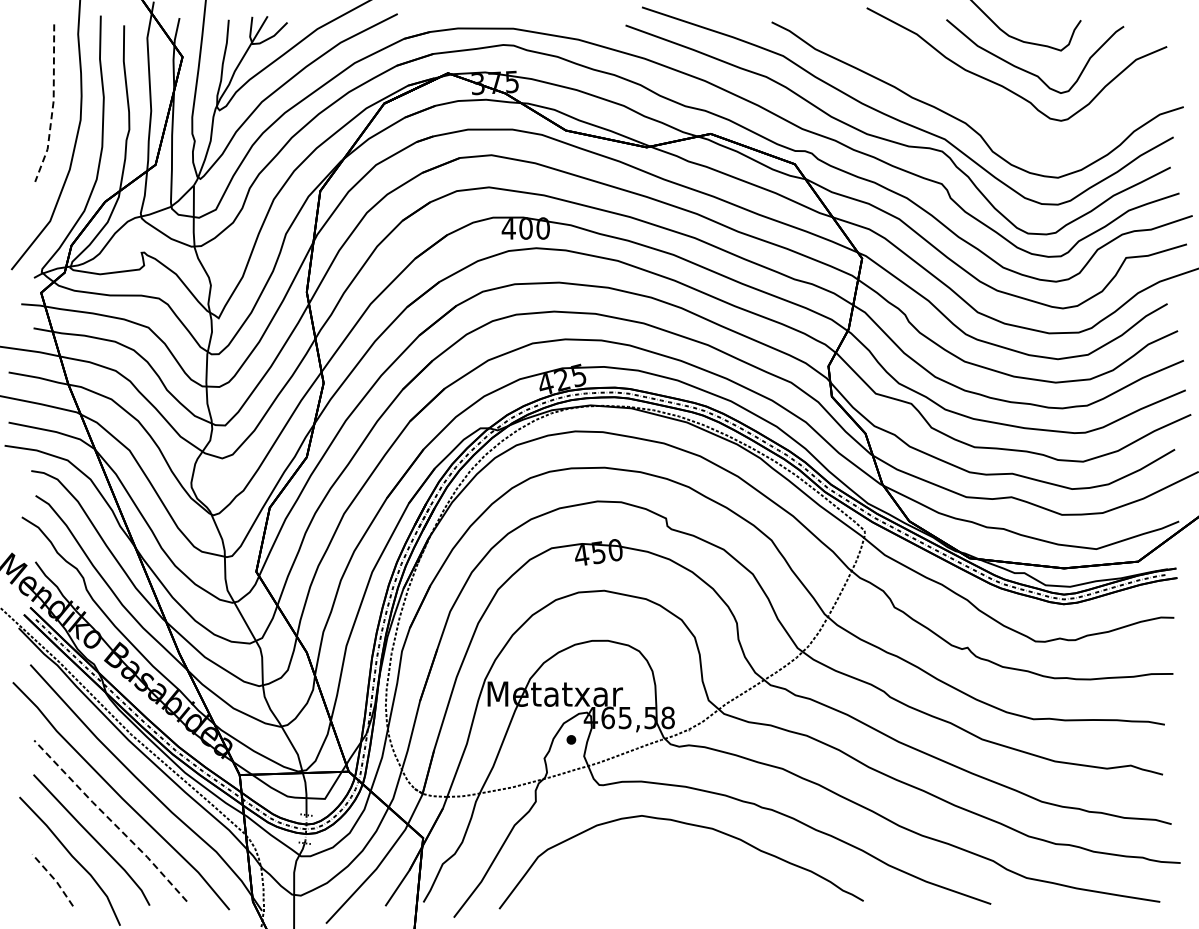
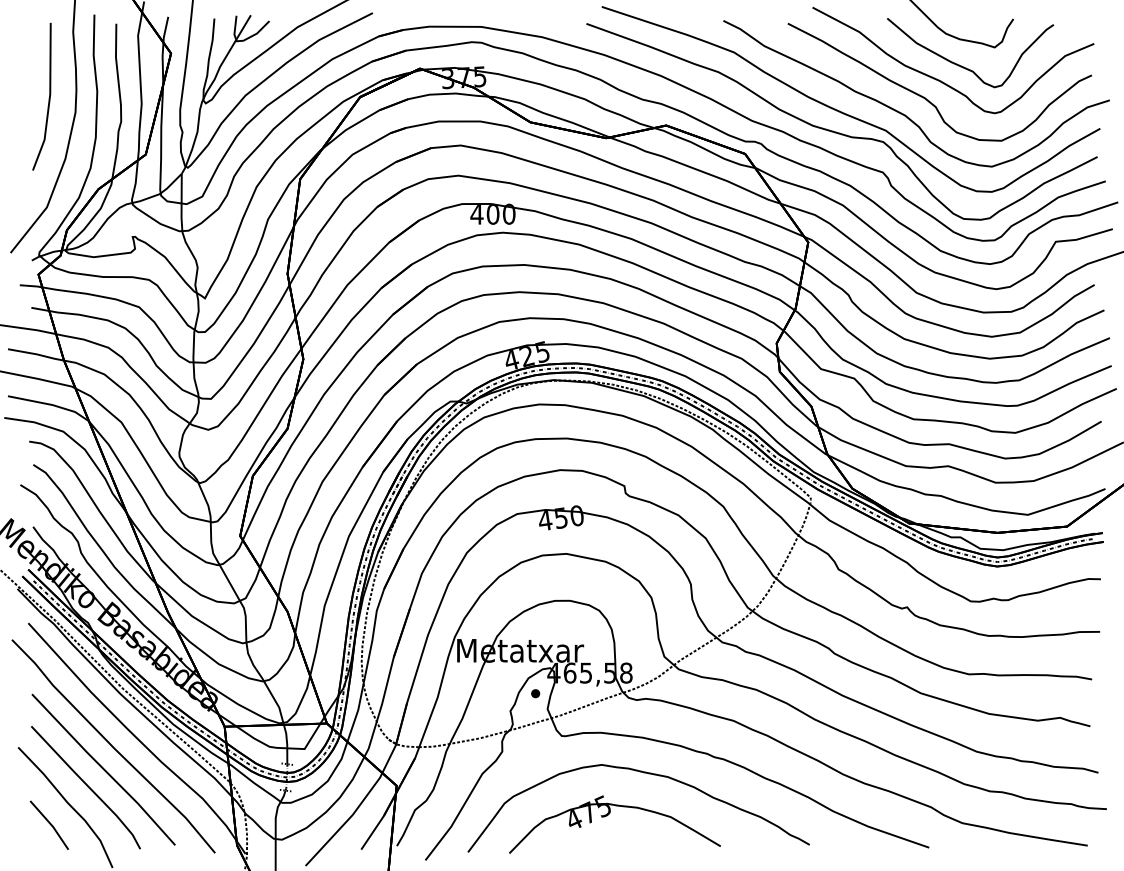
line: (53, 104) -> (50, 97), dashed -> solid
curve: (989, 105) -> (927, 98), added
line: (110, 820) -> (103, 769), dashed -> solid
part: (648, 870) -> (607, 816), added
line: (54, 879) -> (51, 824), dashed -> solid

